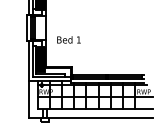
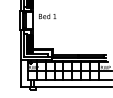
text: (68, 39) -> (47, 16), moved

